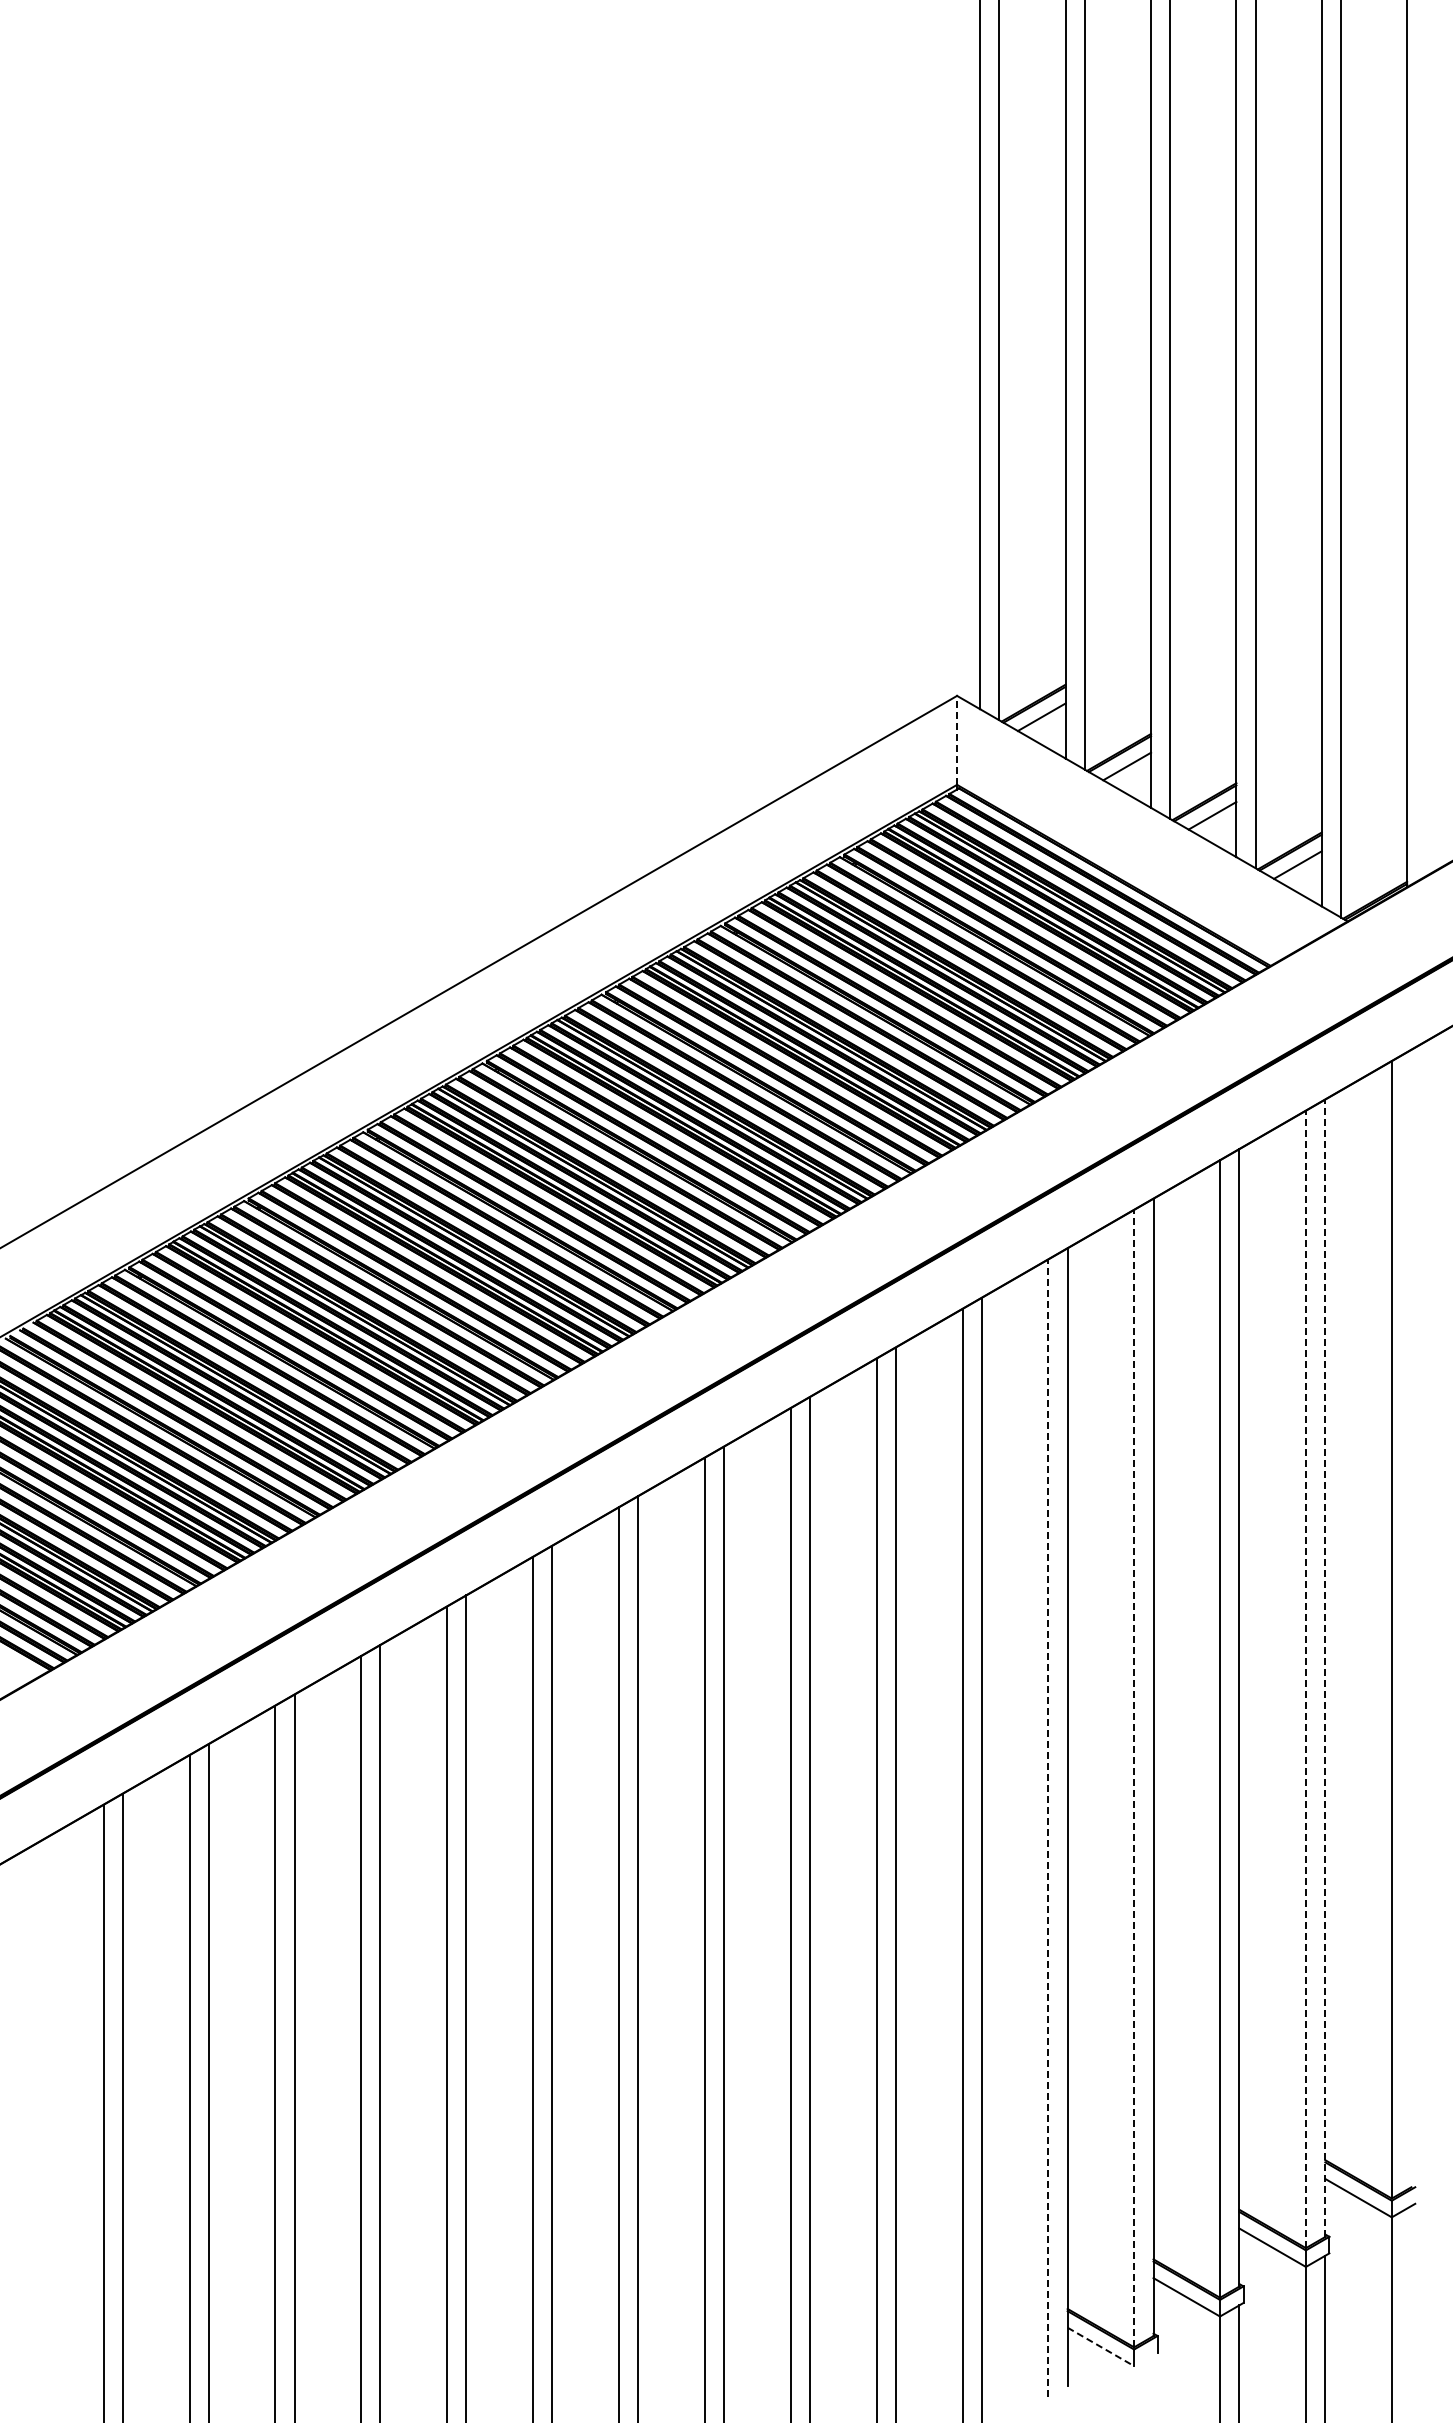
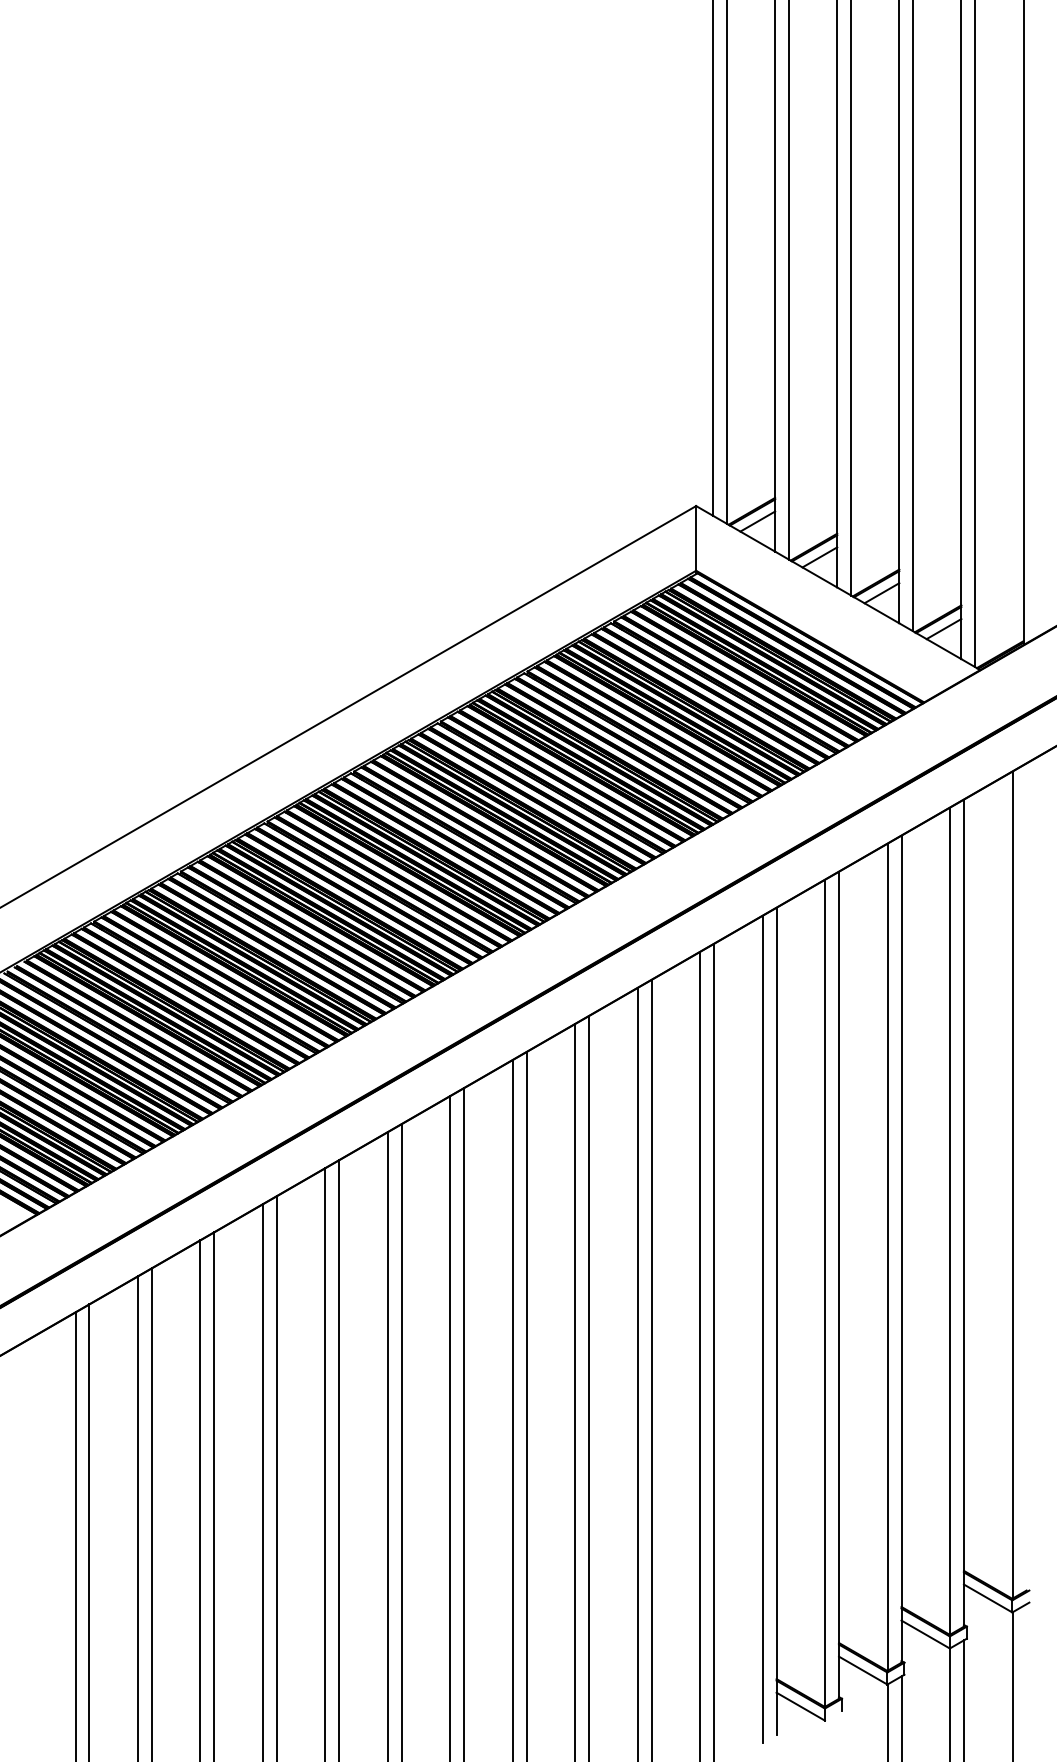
line: (957, 739) -> (696, 537), dashed -> solid
line: (1325, 1668) -> (964, 1213), dashed -> solid
line: (1306, 1679) -> (950, 1221), dashed -> solid
line: (1134, 1778) -> (825, 1293), dashed -> solid
line: (1048, 1828) -> (762, 1329), dashed -> solid
line: (1101, 2347) -> (801, 1707), dashed -> solid

